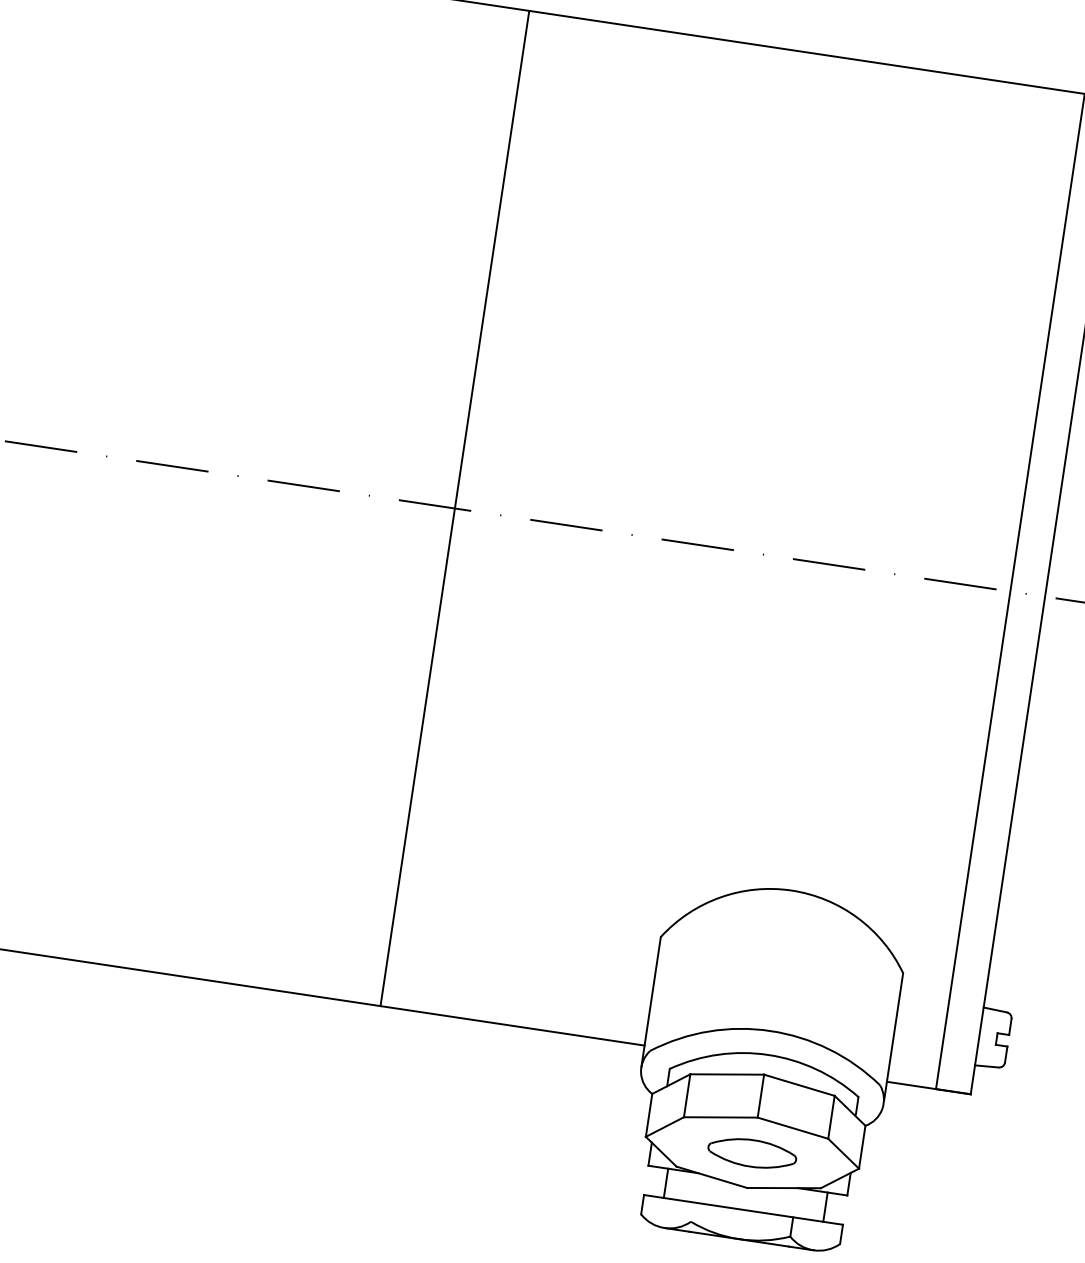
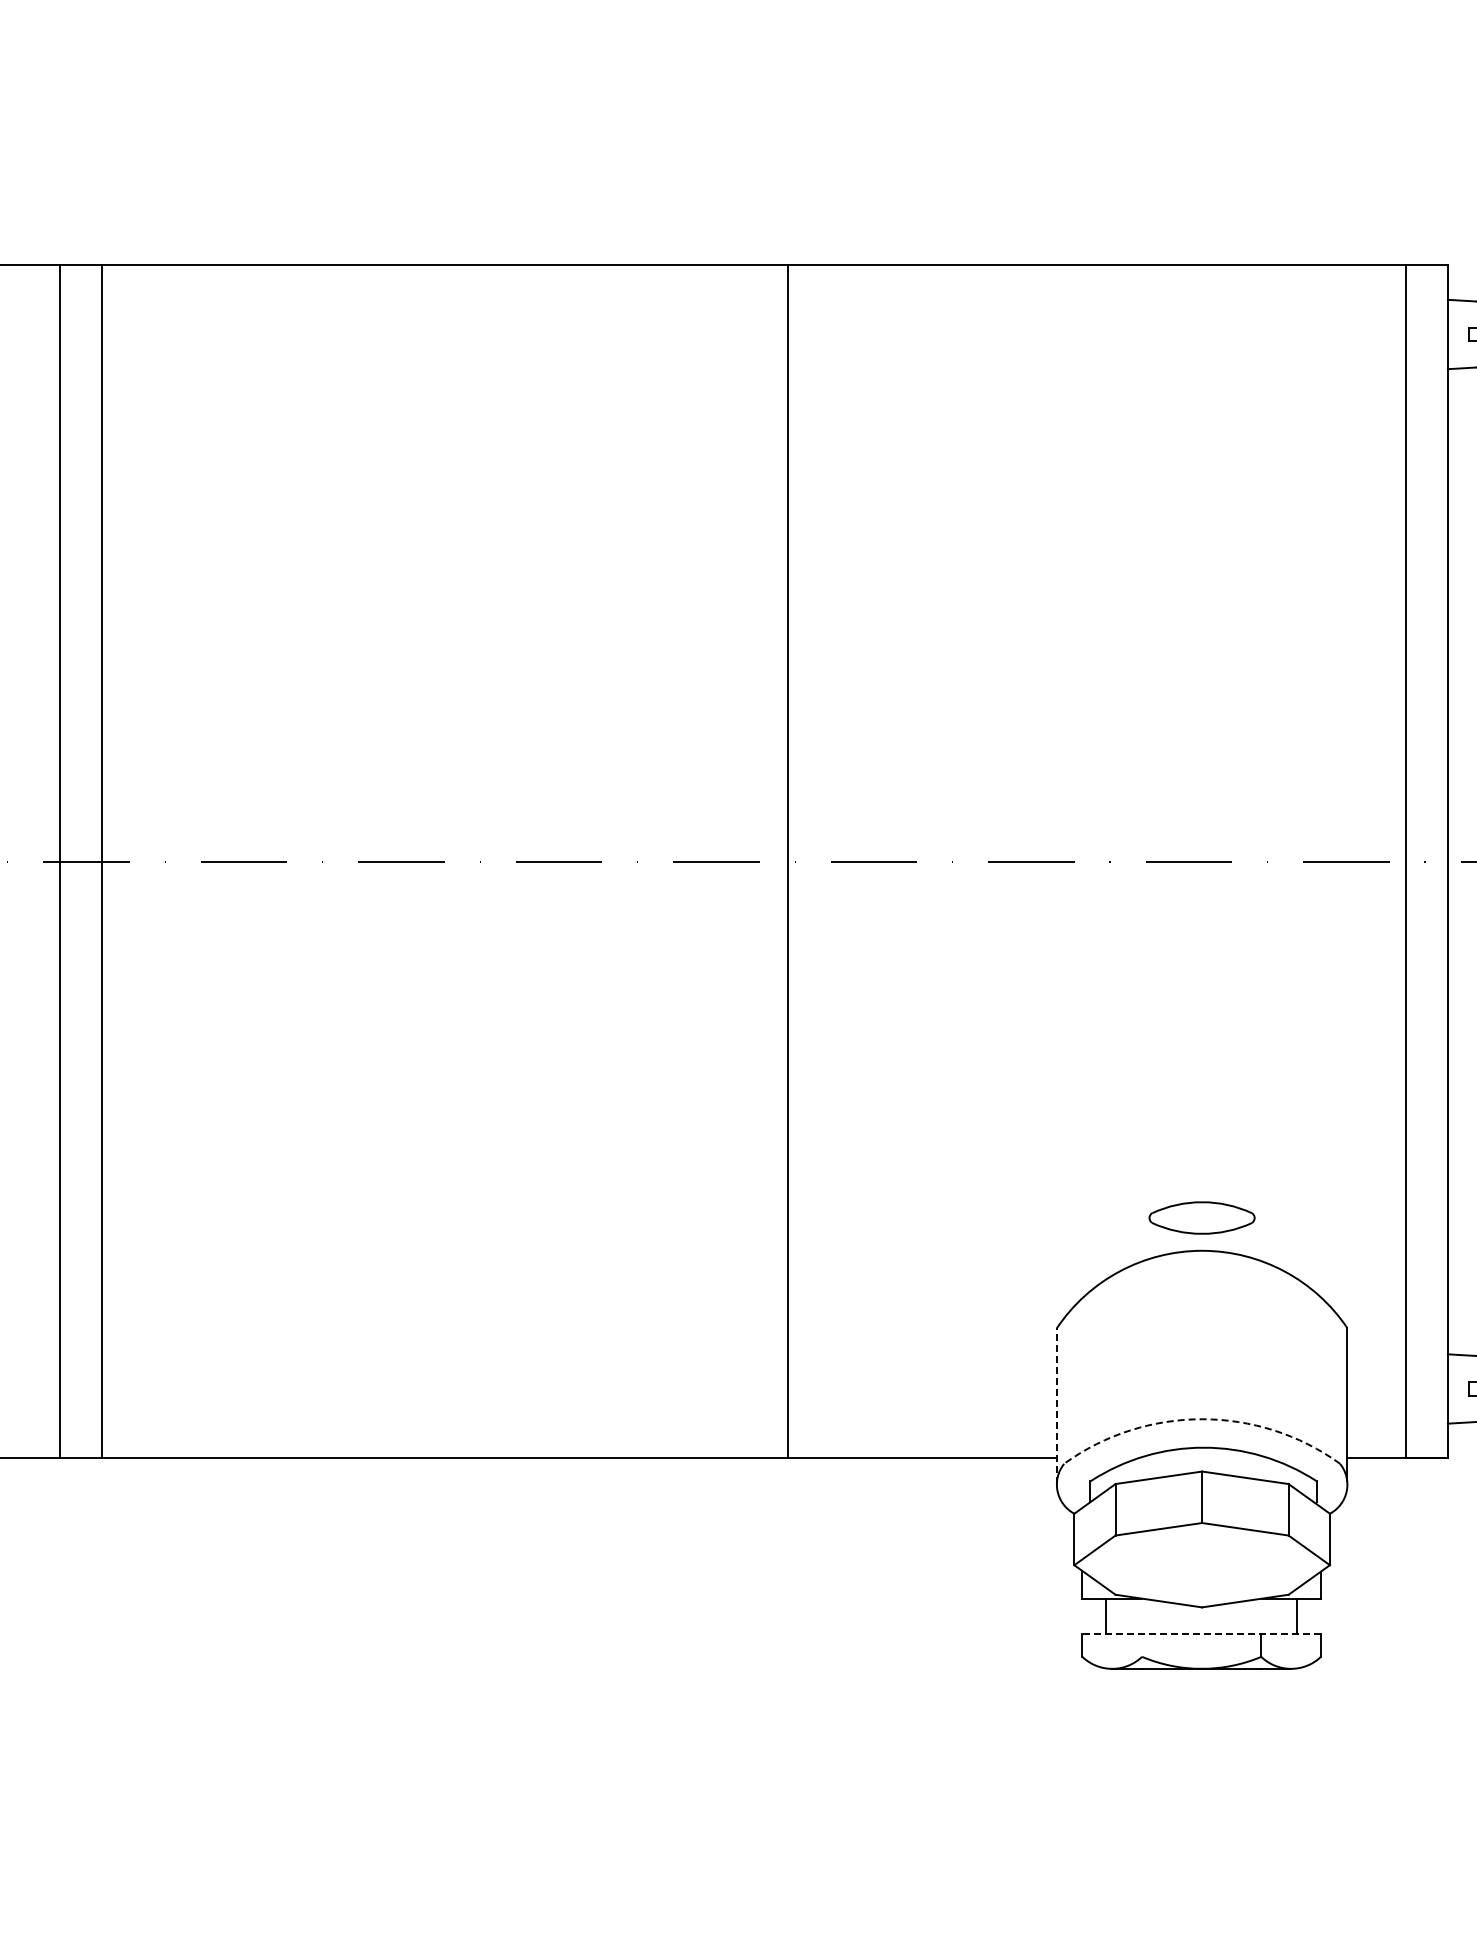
line: (455, 508) -> (788, 861), moved
line: (650, 1002) -> (1056, 1406), solid -> dashed
arc: (770, 1031) -> (1202, 1419), solid -> dashed
part: (751, 1152) -> (1201, 1217), moved
line: (743, 1209) -> (1201, 1633), solid -> dashed

